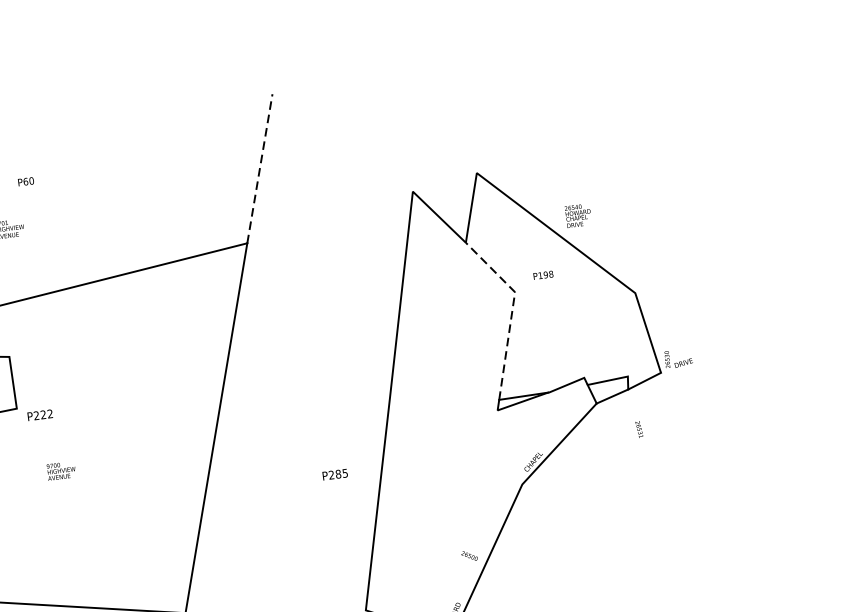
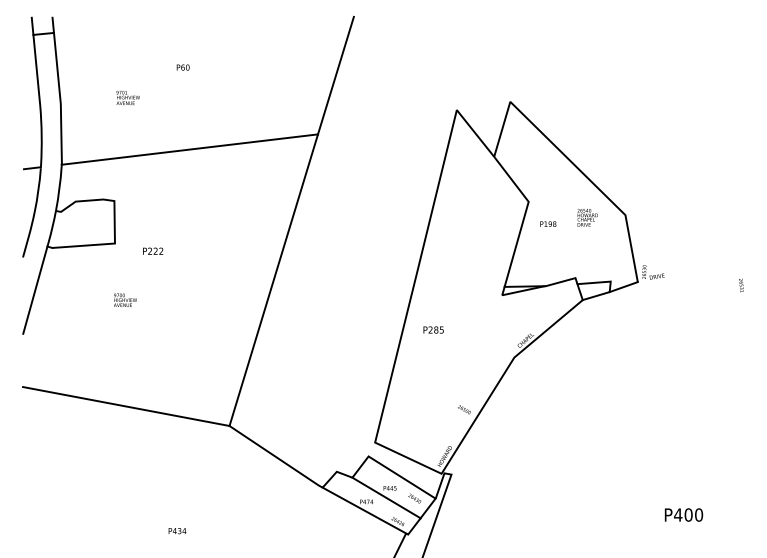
line: (260, 168) -> (336, 75), dashed -> solid
text: (25, 181) -> (182, 67), moved
text: (578, 215) -> (587, 217), moved
text: (543, 274) -> (548, 223), moved
line: (512, 310) -> (524, 216), dashed -> solid
text: (40, 414) -> (153, 250), moved
text: (639, 429) -> (741, 285), moved
text: (61, 469) -> (125, 299), moved
text: (334, 474) -> (433, 329), moved

